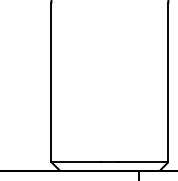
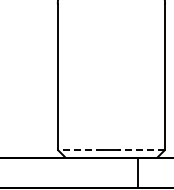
line: (76, 161) -> (80, 149), solid -> dashed
line: (143, 161) -> (142, 149), solid -> dashed

